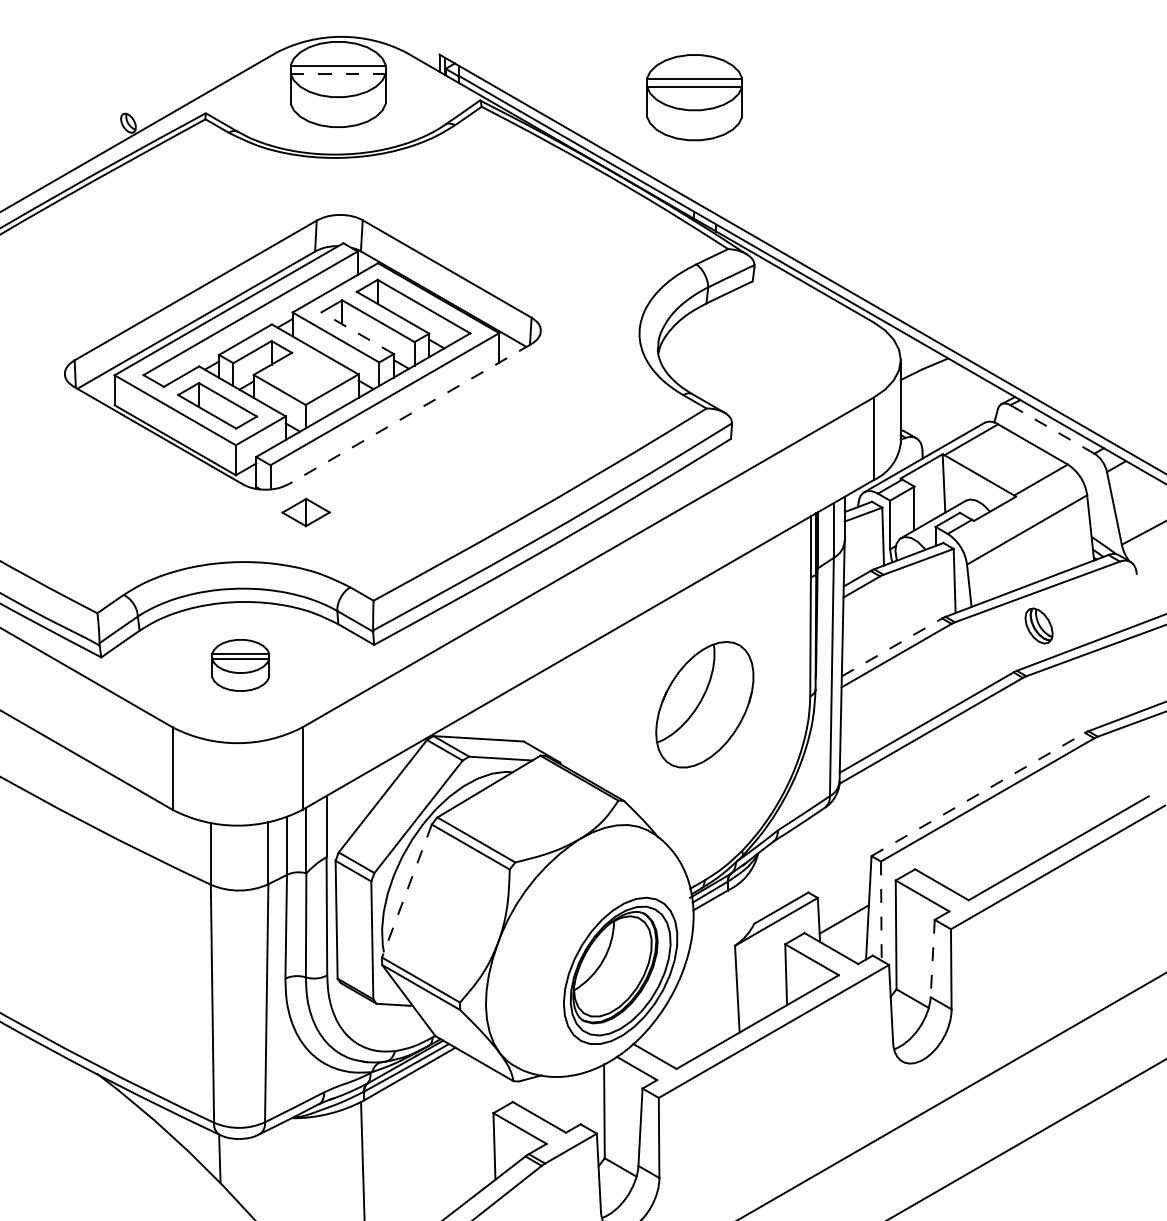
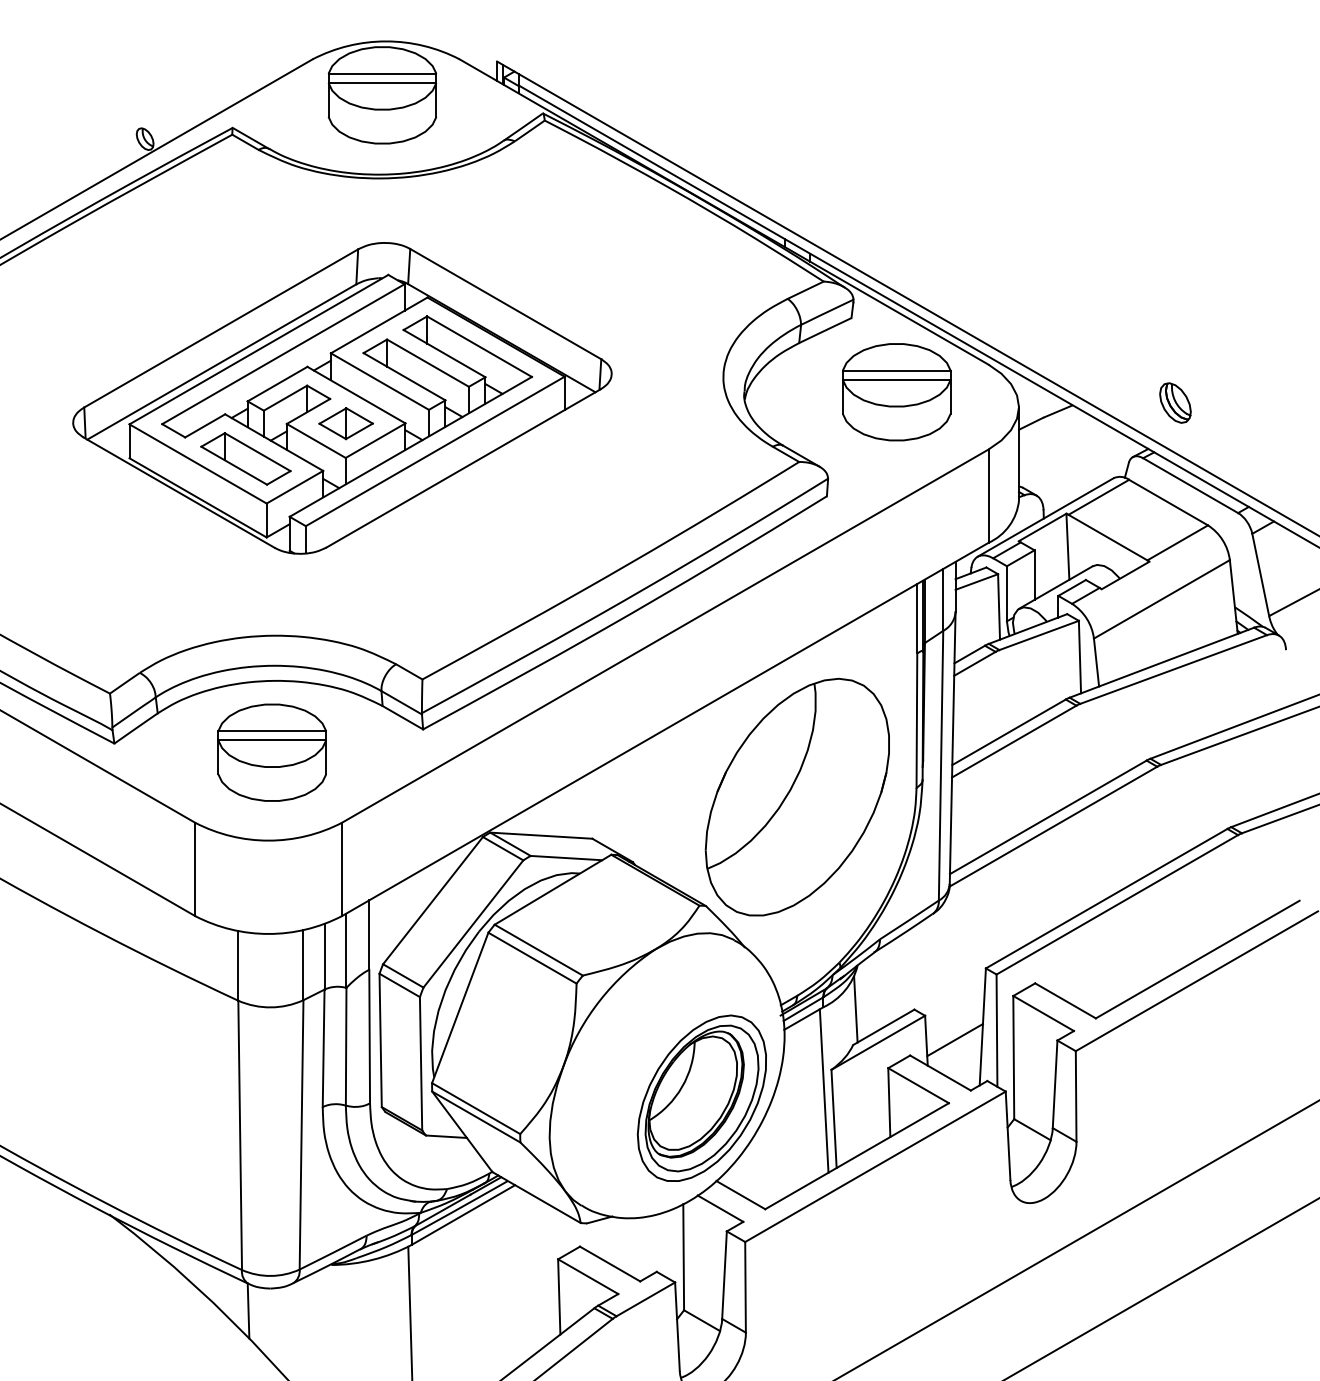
line: (338, 73) -> (382, 82), dashed -> solid
part: (694, 97) -> (896, 392), moved
line: (357, 332) -> (404, 376), dashed -> solid
line: (409, 414) -> (463, 468), dashed -> solid
line: (1052, 429) -> (1190, 485), dashed -> solid
part: (305, 512) -> (345, 423), moved
part: (1039, 625) -> (1175, 402), moved
line: (892, 647) -> (1009, 732), dashed -> solid
part: (240, 665) -> (271, 752), size x1.67
part: (704, 704) -> (796, 796), size x1.67
line: (979, 794) -> (1107, 898), dashed -> solid
line: (407, 891) -> (460, 1008), dashed -> solid
line: (756, 892) -> (855, 1009), added
line: (880, 911) -> (996, 1031), dashed -> solid
line: (933, 958) -> (1055, 1084), dashed -> solid
line: (728, 964) -> (823, 1090), added

